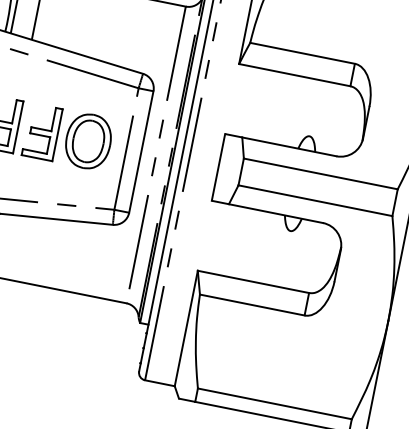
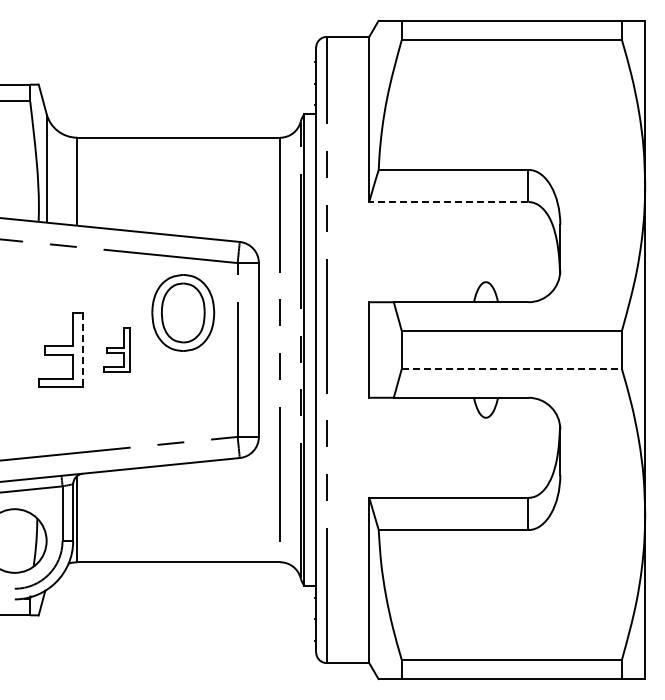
line: (294, 75) -> (448, 202), solid -> dashed
line: (17, 127) -> (82, 350), solid -> dashed
part: (41, 131) -> (116, 349), size x0.6
part: (88, 141) -> (183, 312), moved
line: (315, 201) -> (512, 369), solid -> dashed

